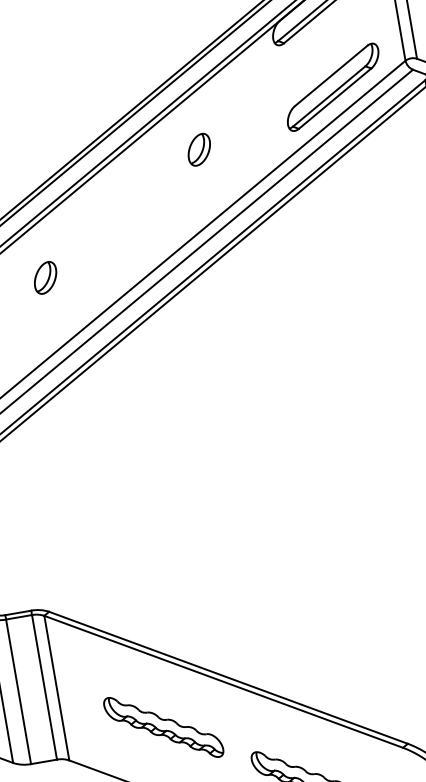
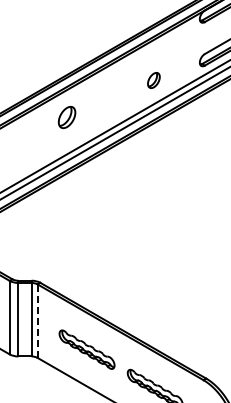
part: (198, 149) -> (153, 80), moved
part: (44, 277) -> (66, 117), size x1.4
line: (56, 688) -> (37, 321), solid -> dashed

